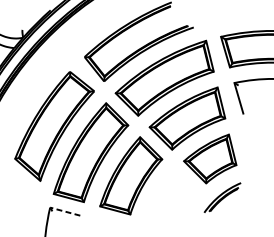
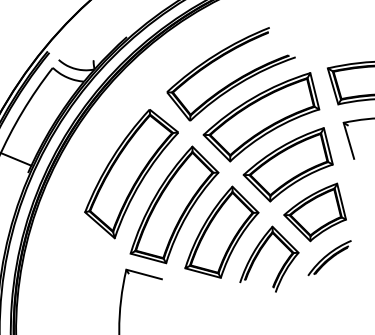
part: (163, 193) -> (259, 253), added
line: (64, 211) -> (143, 274), dashed -> solid

